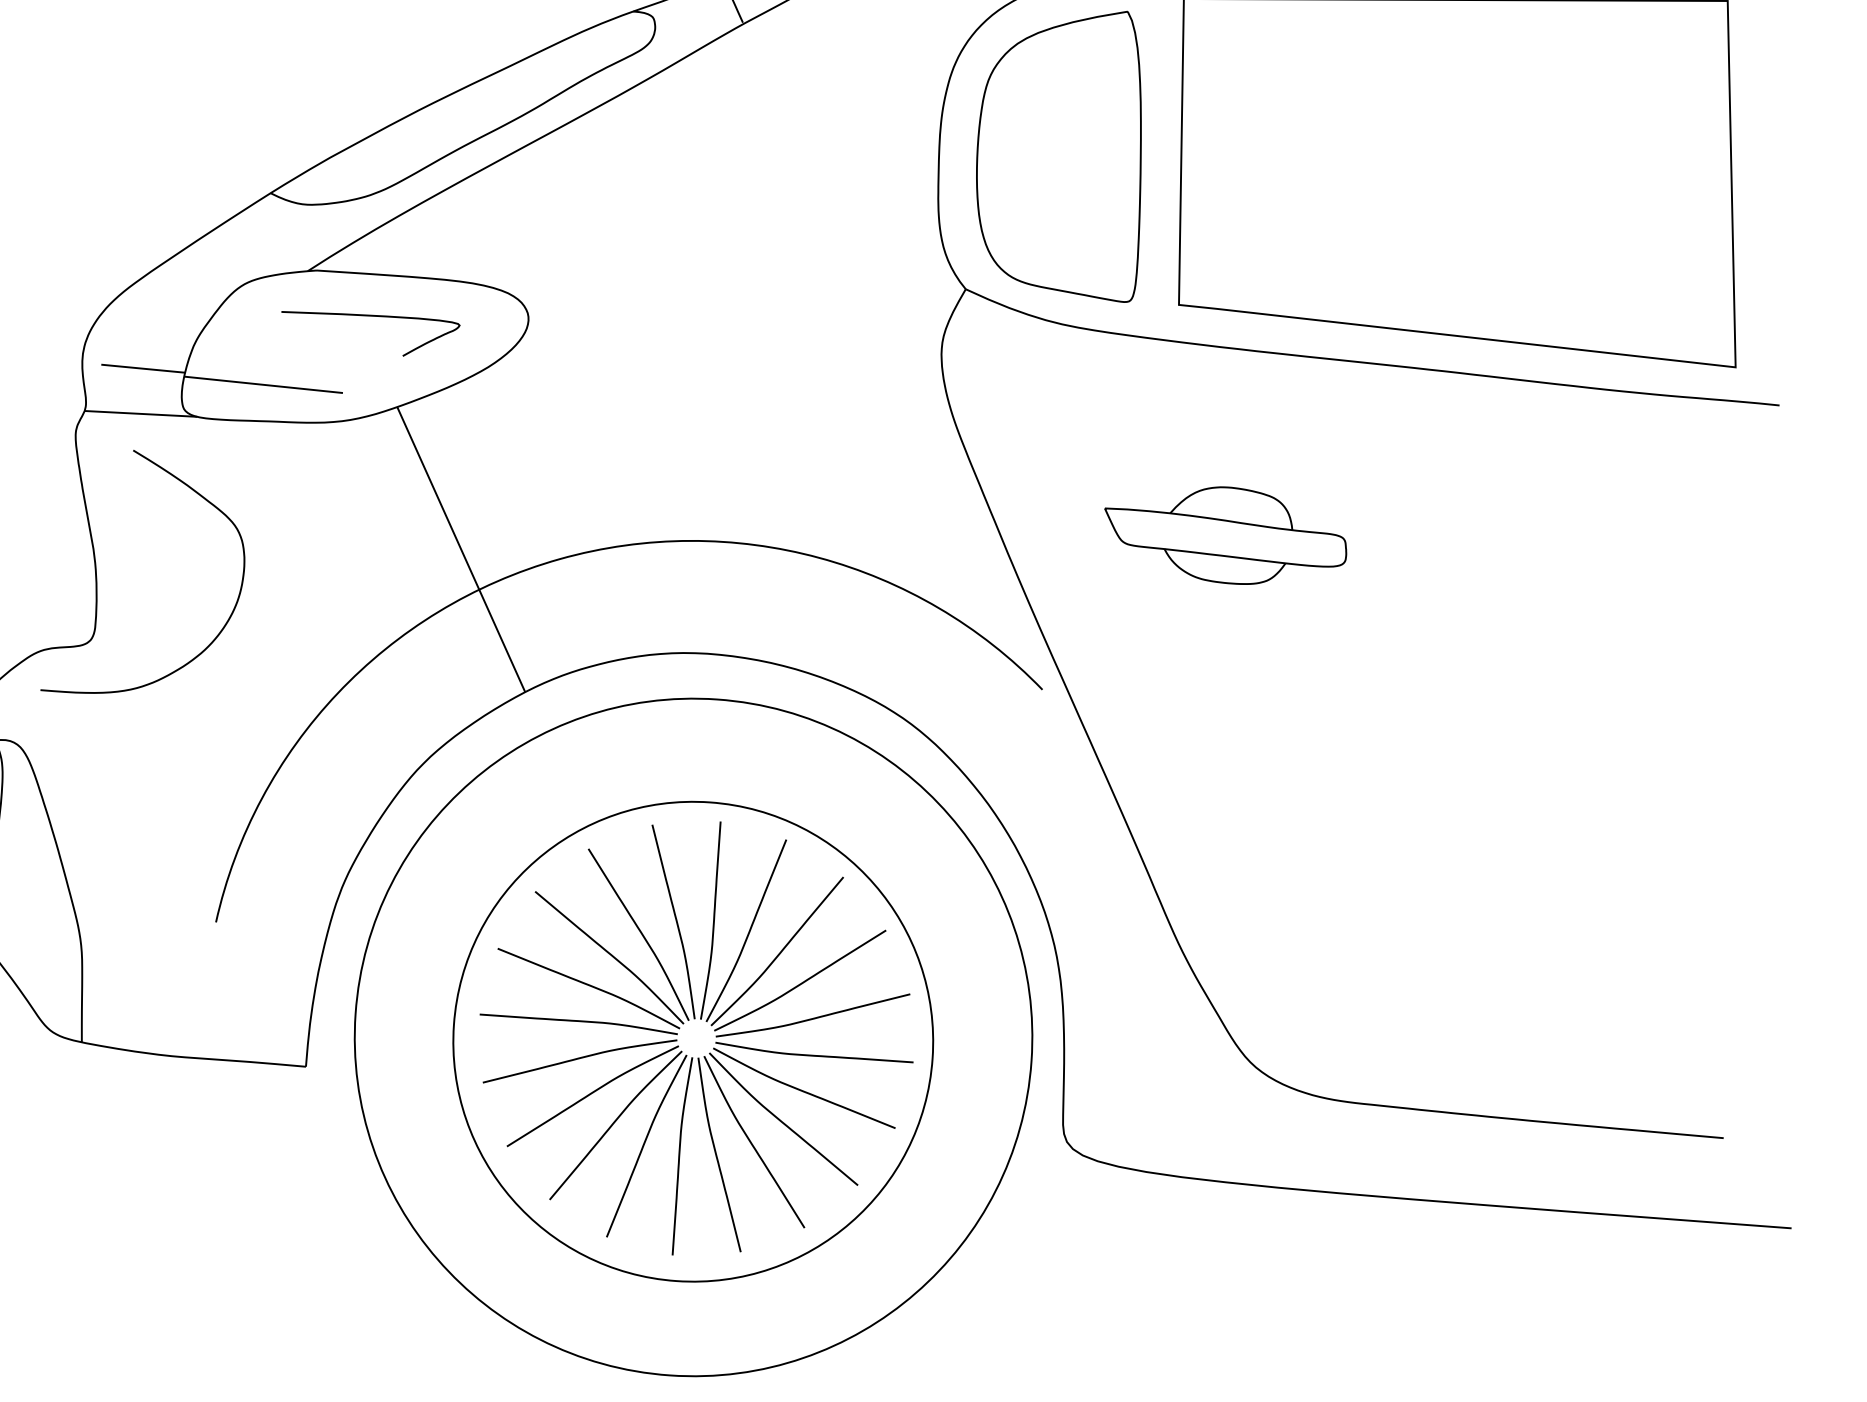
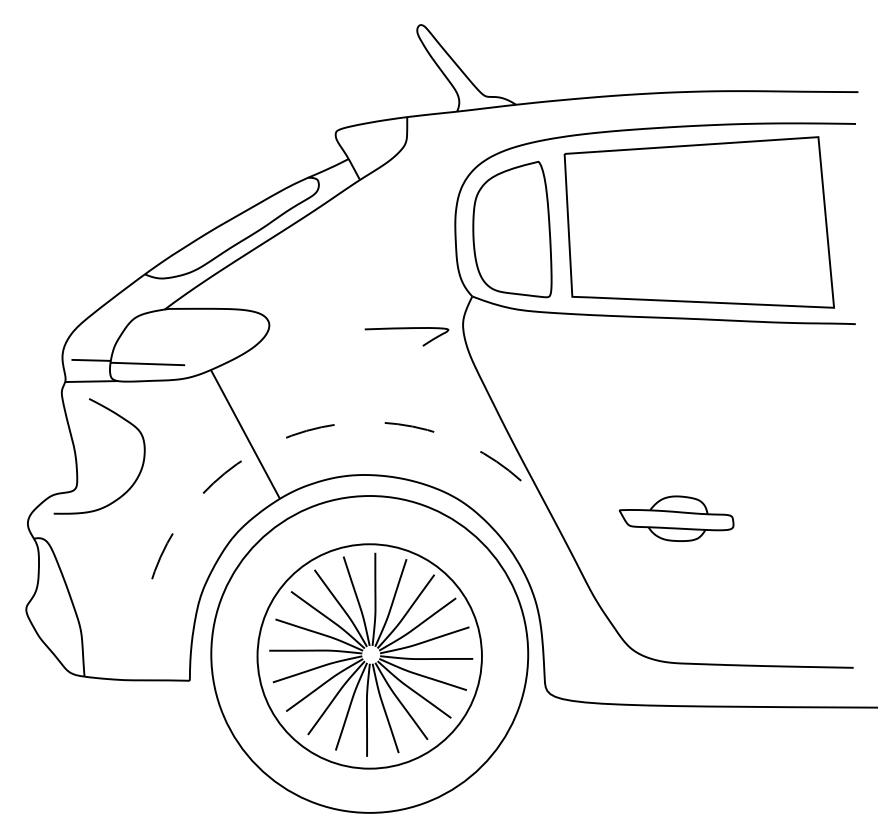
curve: (370, 318) -> (406, 329), moved
part: (1225, 534) -> (676, 518), moved
arc: (559, 558) -> (291, 435), solid -> dashed

